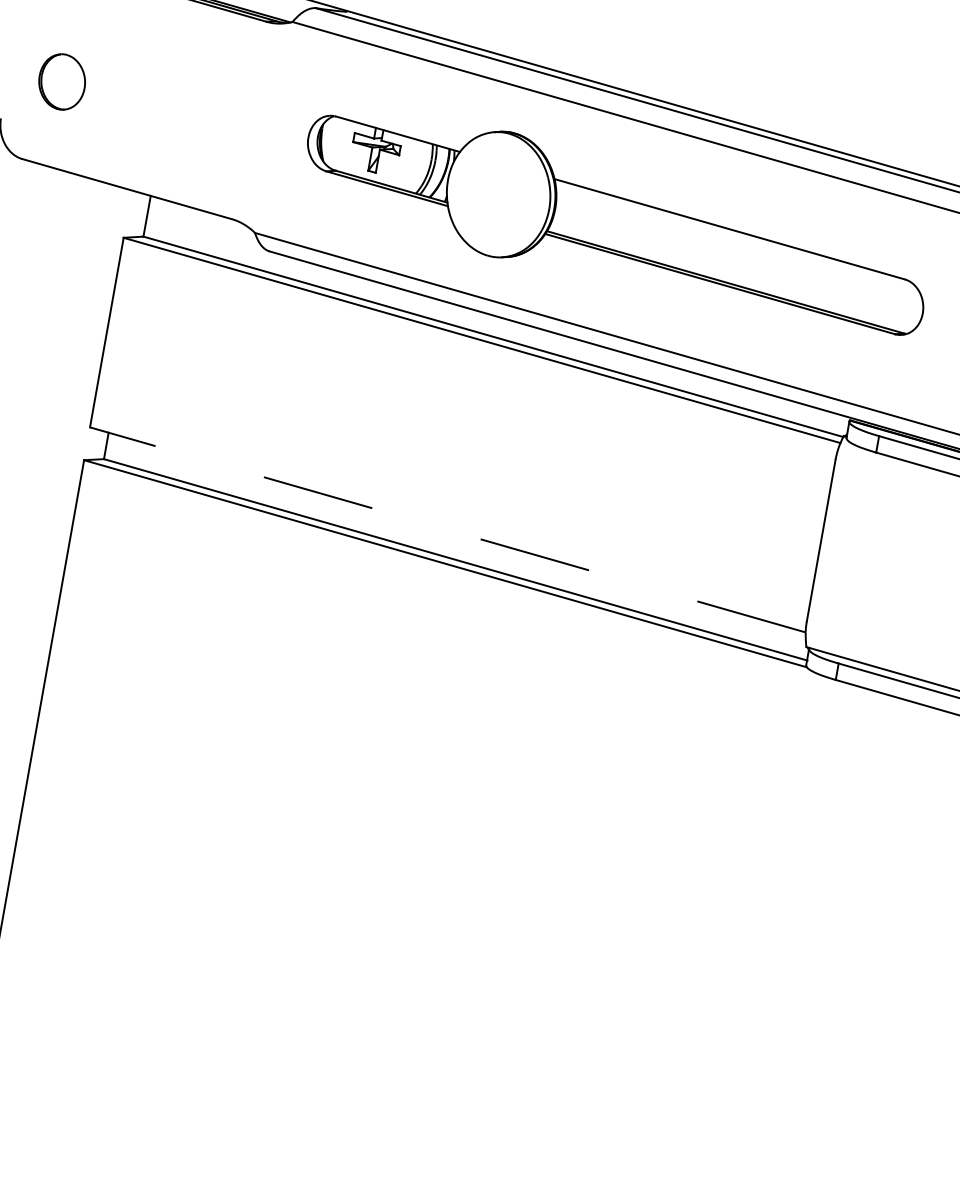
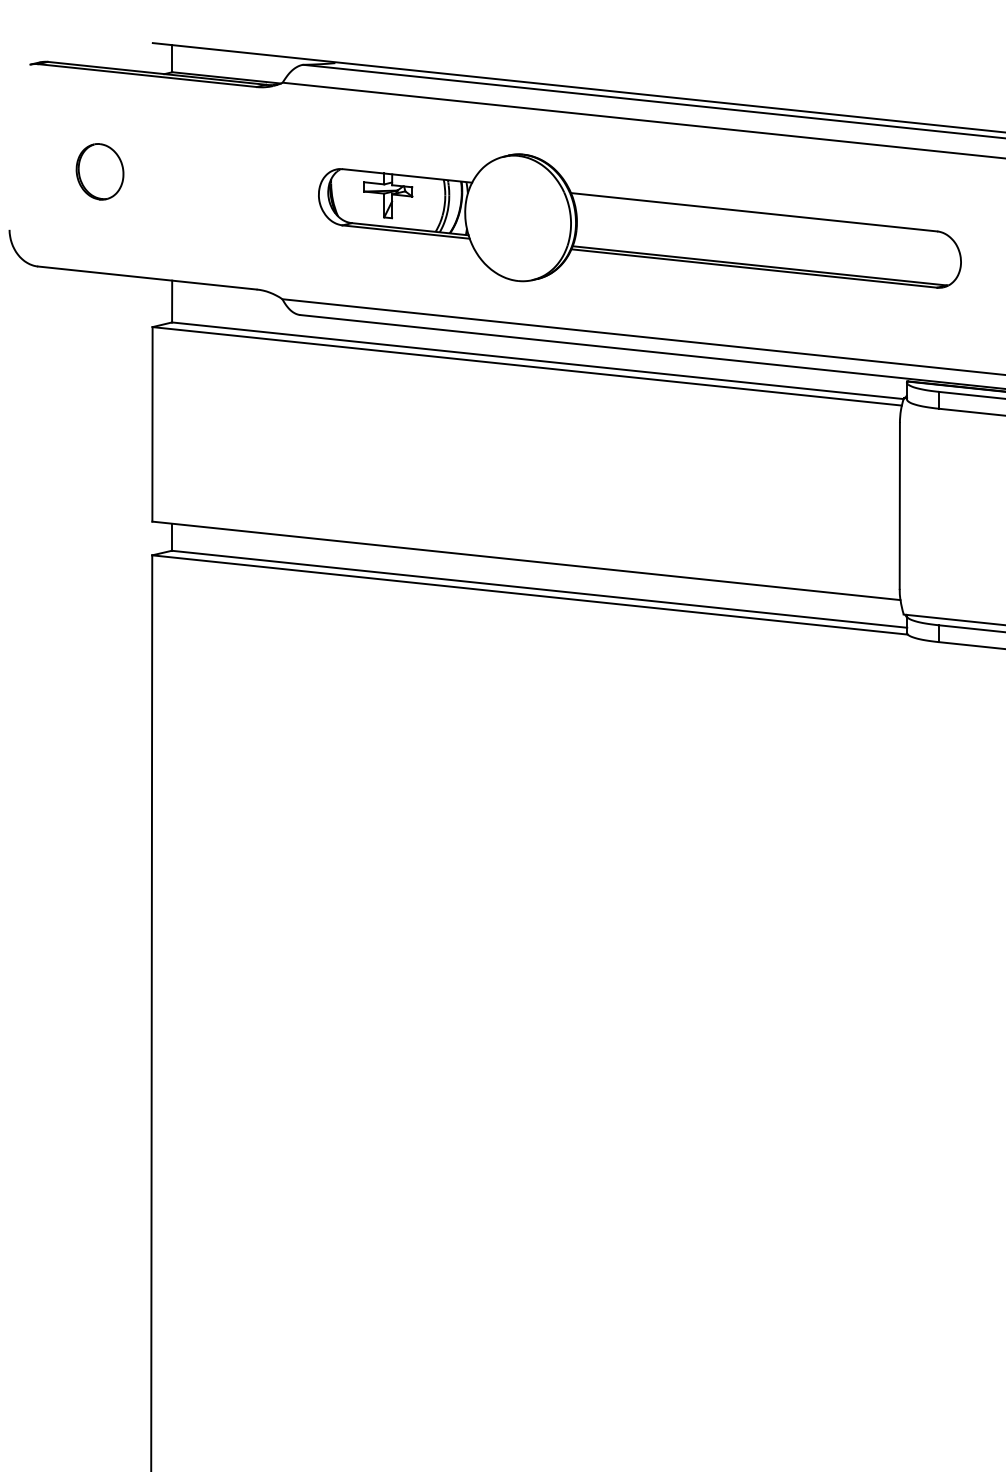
part: (61, 81) -> (99, 171), moved
line: (447, 529) -> (525, 560), dashed -> solid

